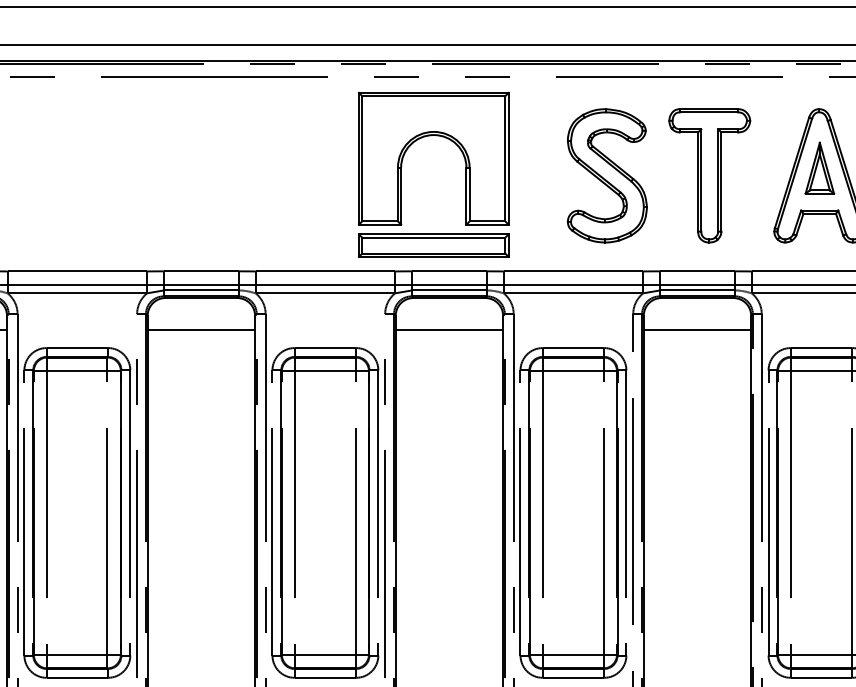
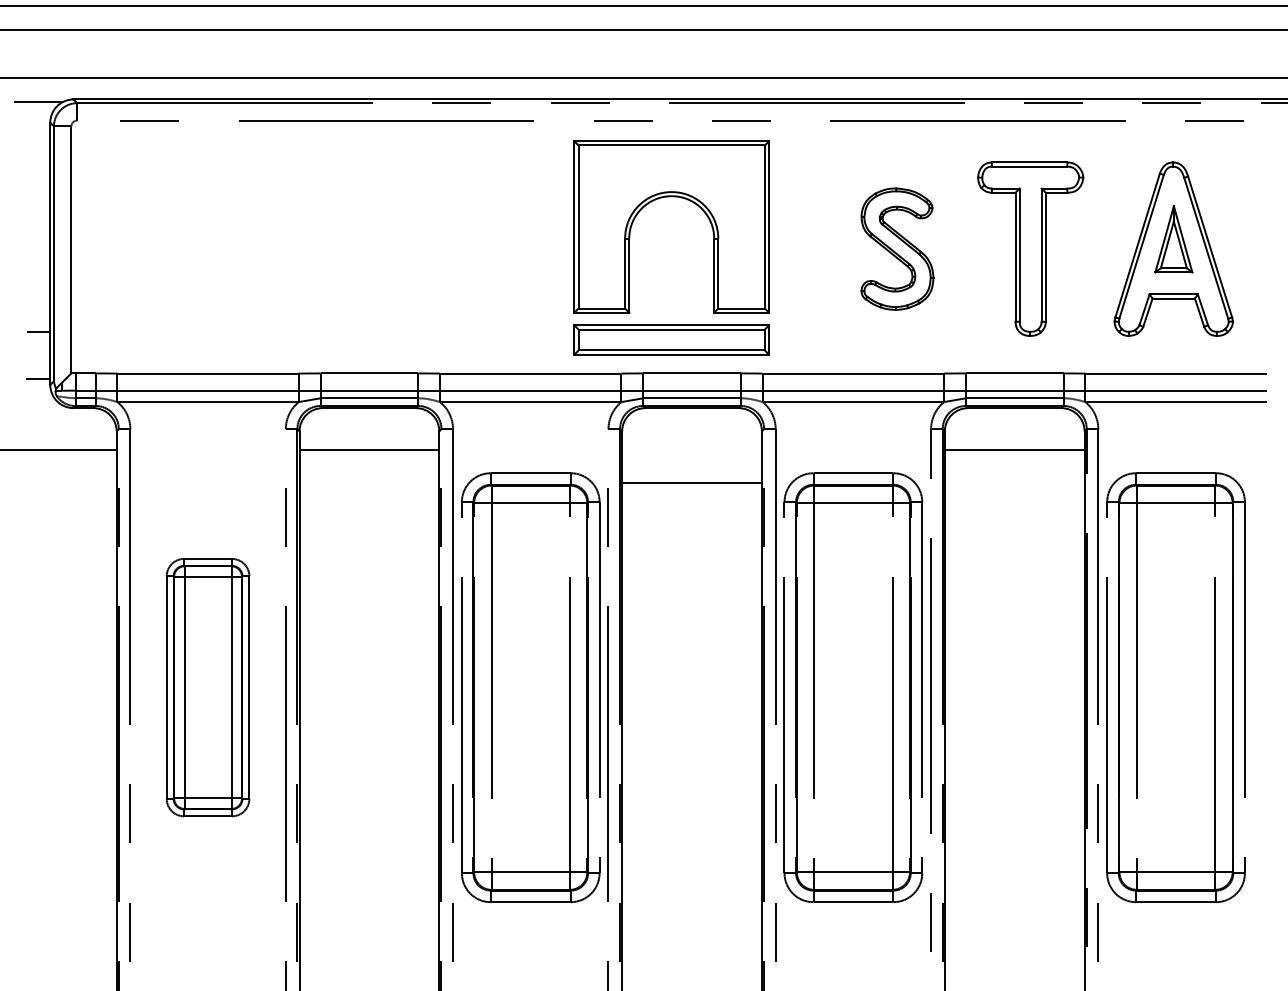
part: (607, 175) -> (897, 248), size x0.7
line: (448, 329) -> (691, 482), moved
part: (76, 512) -> (207, 687), size x0.6

